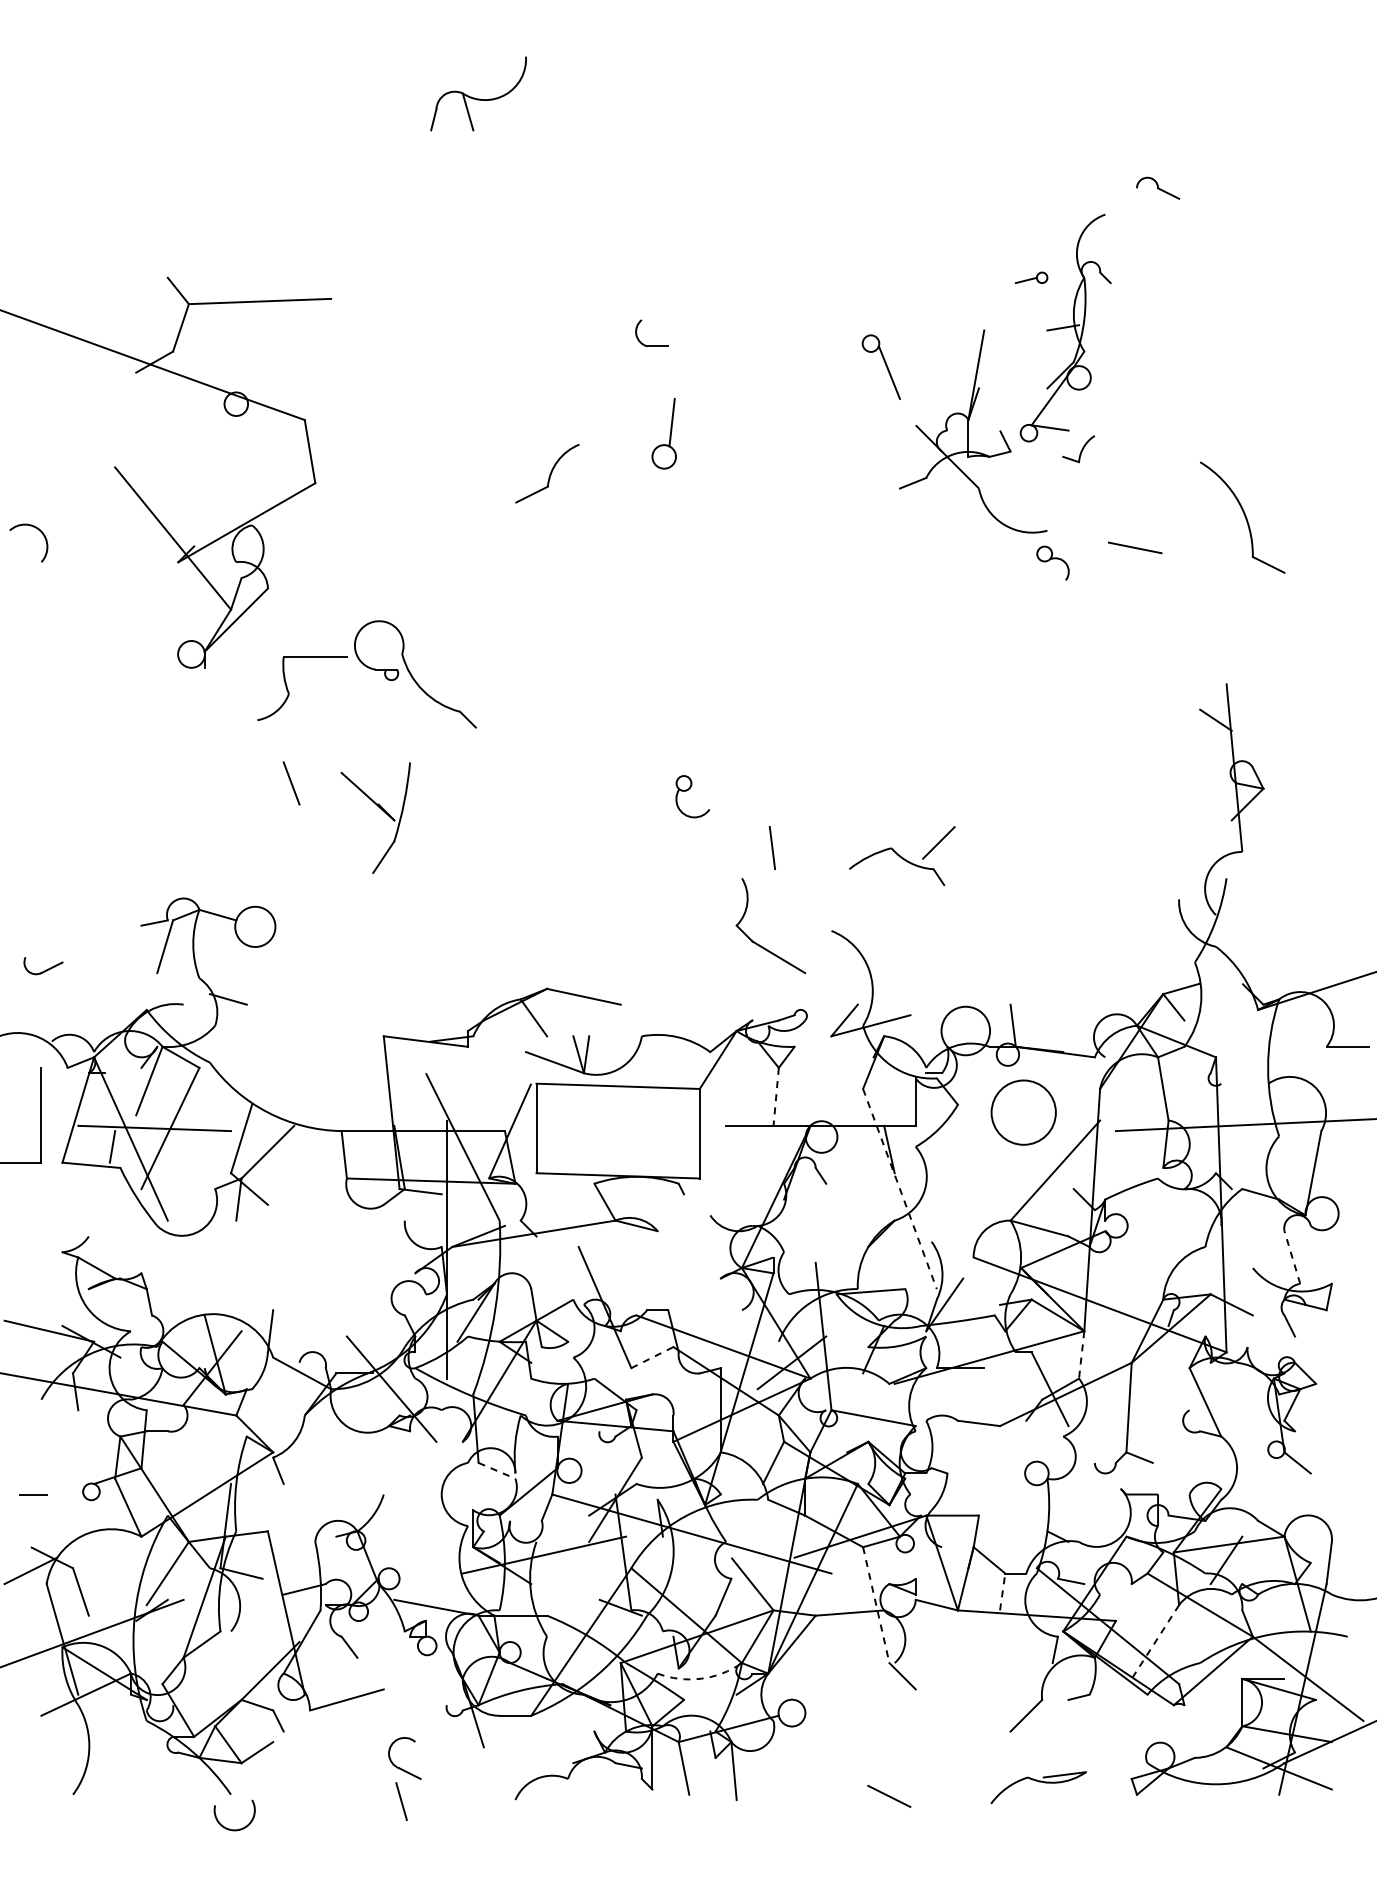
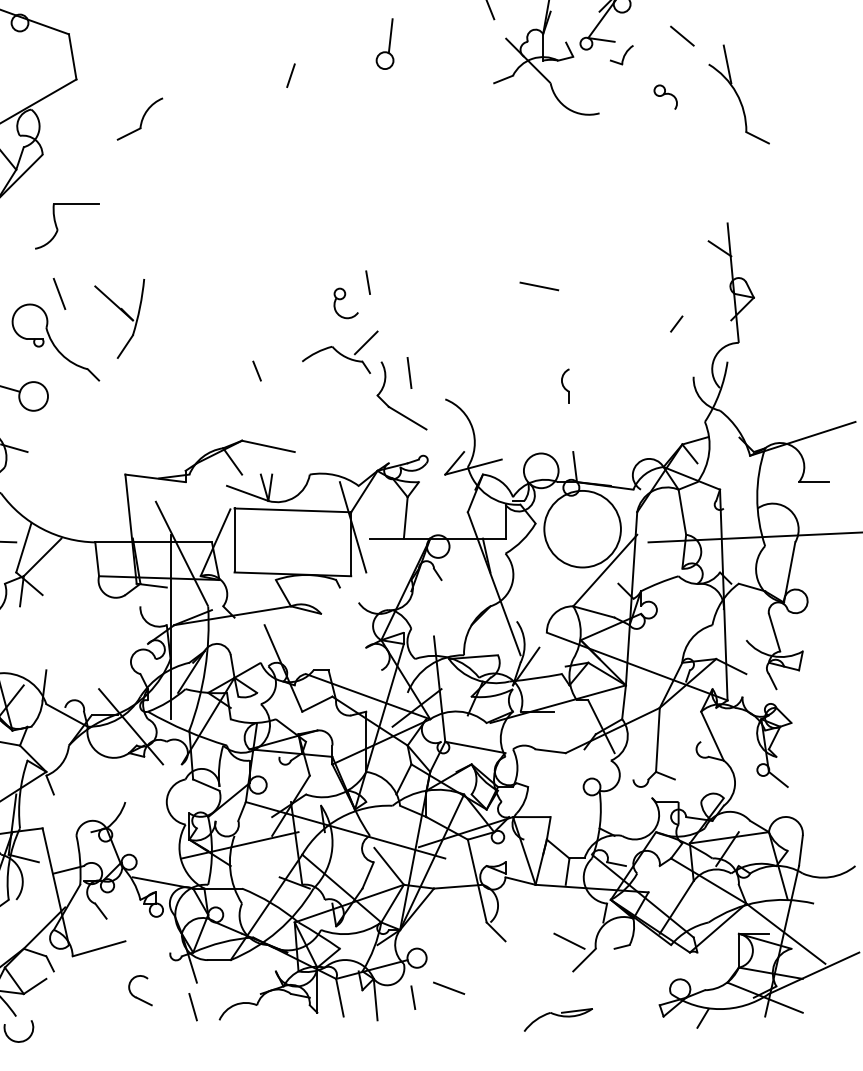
line: (1163, 422) -> (682, 36), added
part: (669, 434) -> (388, 44), moved
line: (1226, 461) -> (727, 63), added
part: (547, 473) -> (140, 118), moved
line: (615, 477) -> (290, 75), added
line: (1135, 547) -> (539, 286), moved
part: (1052, 562) -> (665, 96), moved
part: (415, 674) -> (55, 342), moved
line: (723, 767) -> (368, 282), added
line: (1155, 825) -> (676, 324), added
line: (771, 848) -> (408, 373), moved
part: (902, 855) -> (340, 351), moved
line: (567, 891) -> (256, 371), added
part: (999, 912) -> (565, 386), added
line: (776, 1097) -> (405, 518), dashed -> solid
line: (702, 1109) -> (353, 526), added
circle: (1023, 1112) -> (582, 529), size x1.67
line: (899, 1189) -> (493, 584), dashed -> solid
line: (1292, 1257) -> (774, 632), dashed -> solid
line: (1081, 1354) -> (623, 701), dashed -> solid
line: (652, 1357) -> (317, 704), dashed -> solid
line: (497, 1471) -> (206, 785), dashed -> solid
line: (1002, 1591) -> (567, 871), dashed -> solid
line: (876, 1605) -> (477, 881), dashed -> solid
line: (1155, 1642) -> (676, 907), dashed -> solid
arc: (701, 1678) -> (352, 933), dashed -> solid
line: (836, 1755) -> (448, 988), added
line: (786, 1768) -> (413, 997), added
part: (1038, 1787) -> (558, 1019), moved
line: (889, 1796) -> (569, 941), moved
line: (1192, 1797) -> (703, 1018), added
line: (401, 1801) -> (193, 1007), moved

